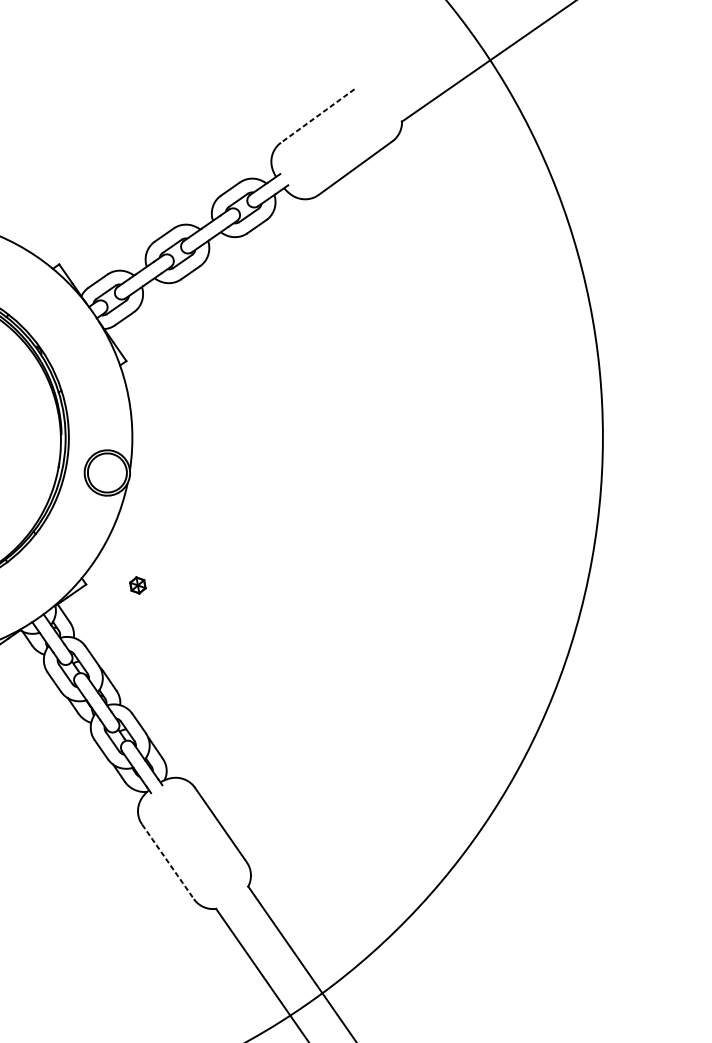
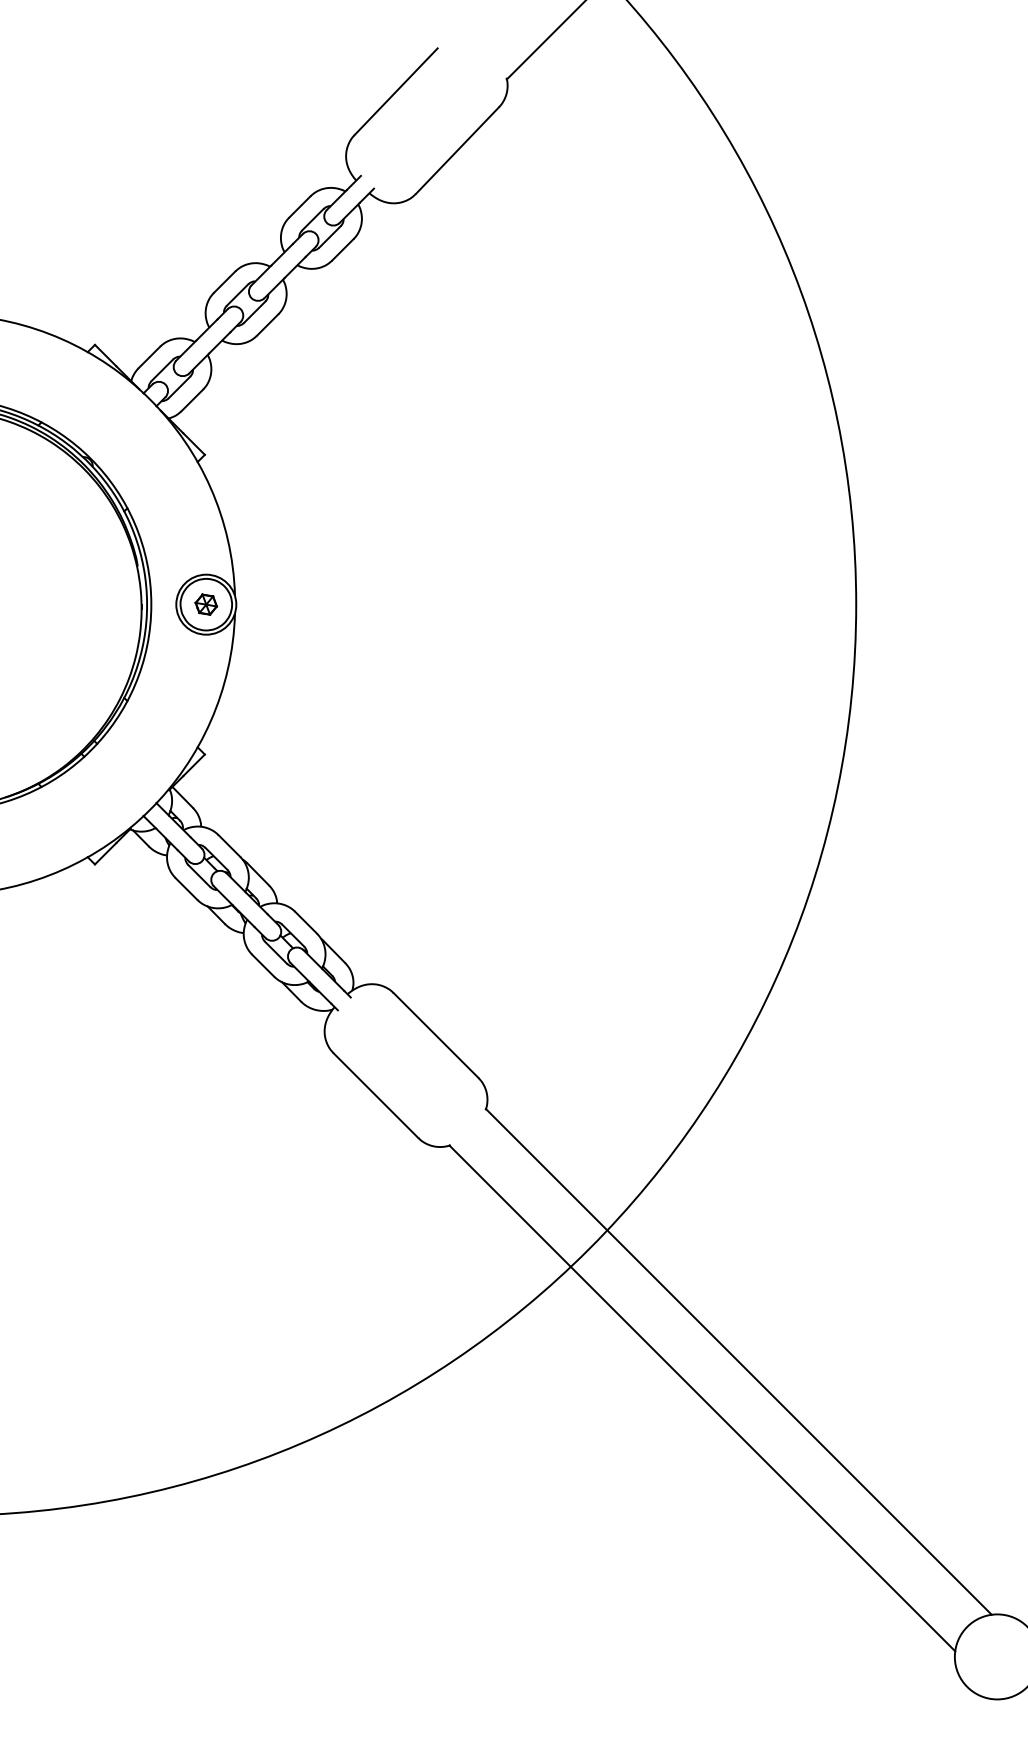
line: (317, 116) -> (395, 92), dashed -> solid
part: (138, 585) -> (206, 604), moved
line: (167, 861) -> (375, 1095), dashed -> solid

